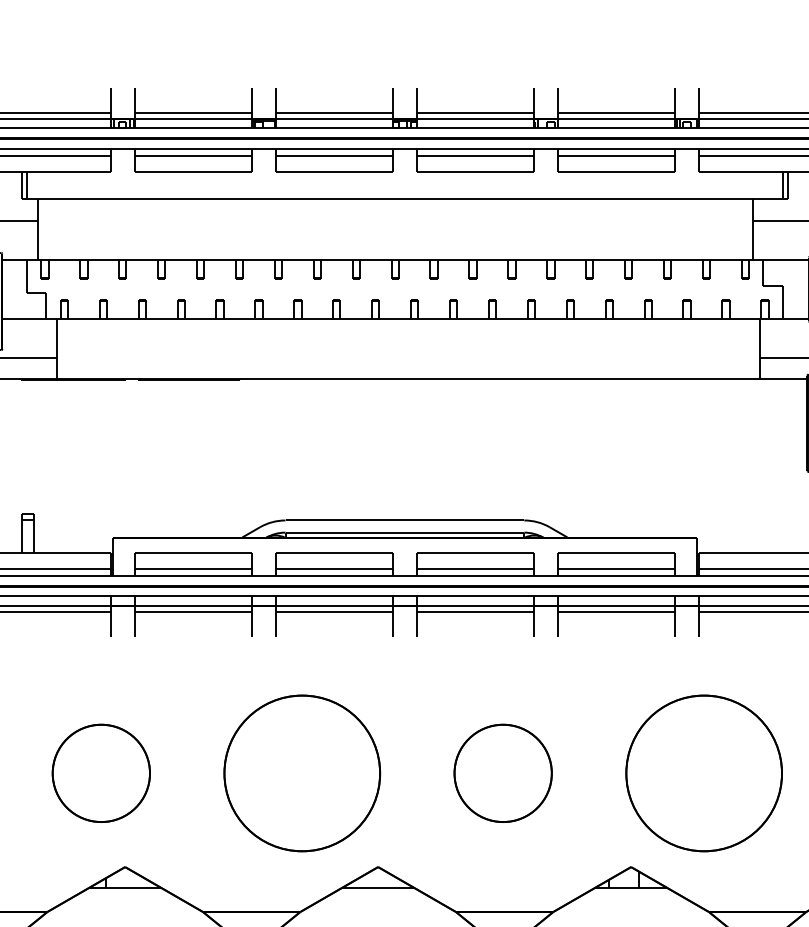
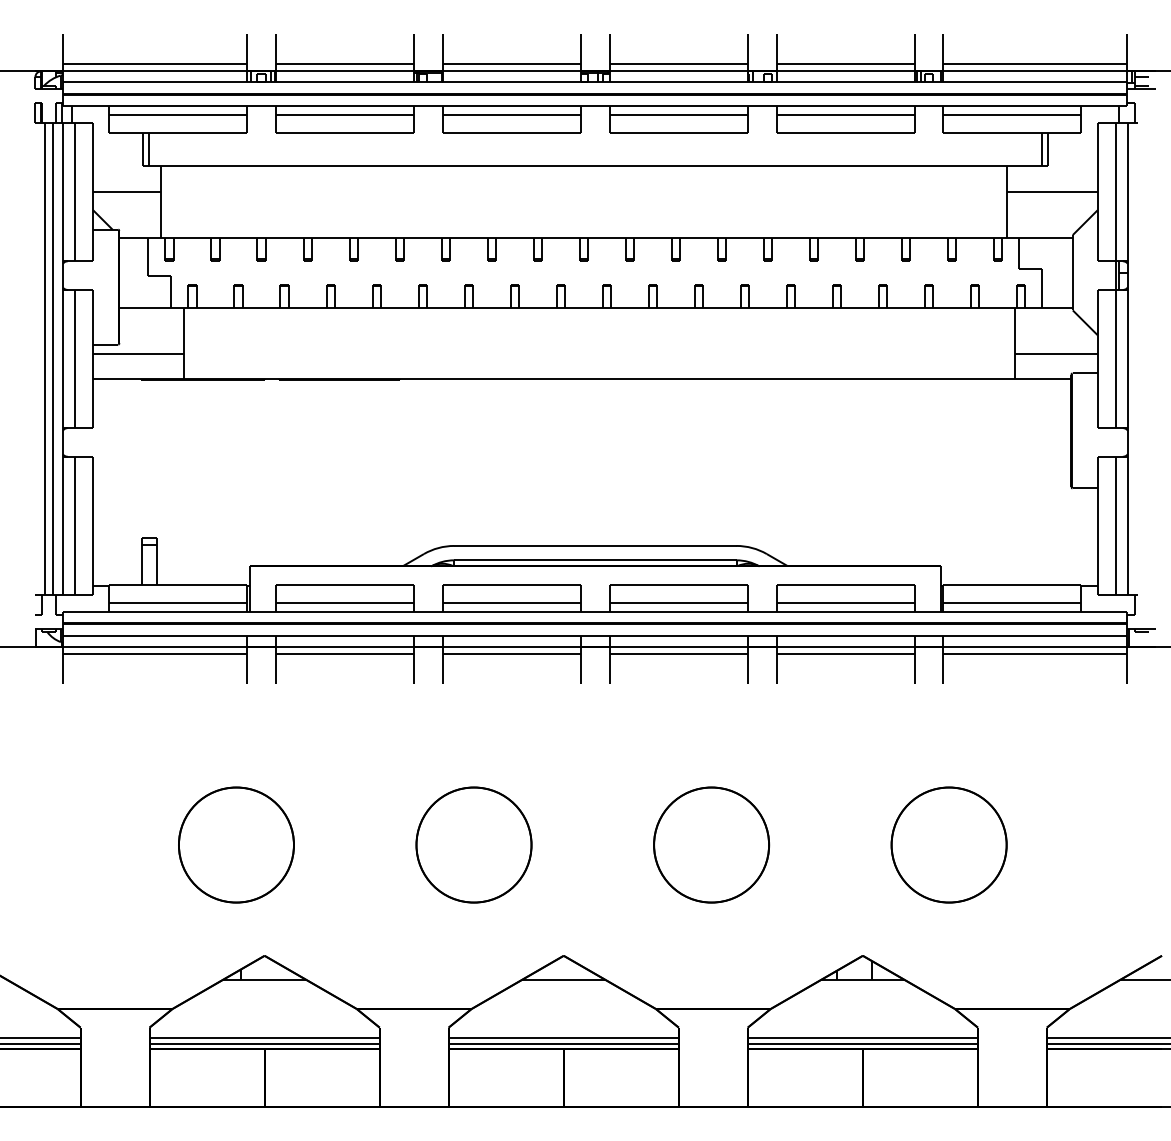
part: (301, 772) -> (473, 844), size x0.62
part: (703, 772) -> (948, 844), size x0.62

